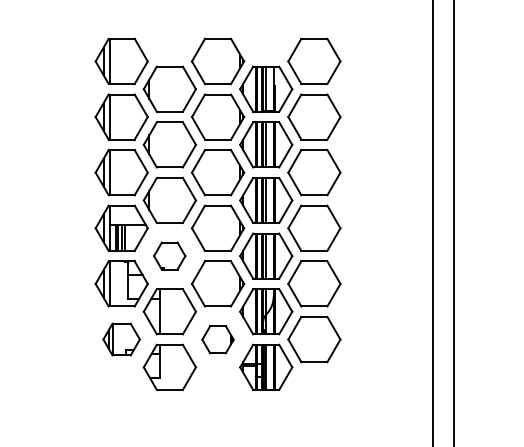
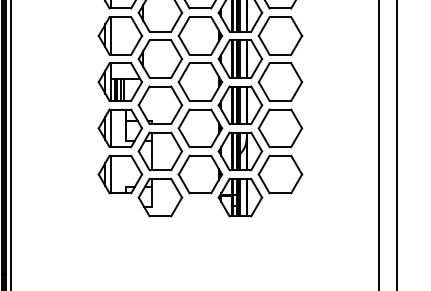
part: (169, 255) -> (160, 104), size x1.67
part: (121, 339) -> (120, 174), size x1.43
part: (217, 339) -> (199, 174), size x1.67

